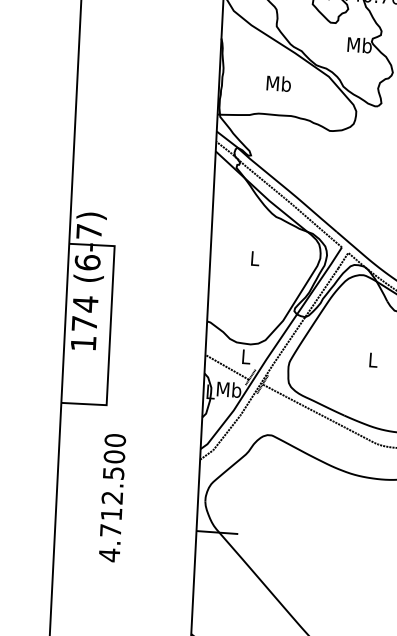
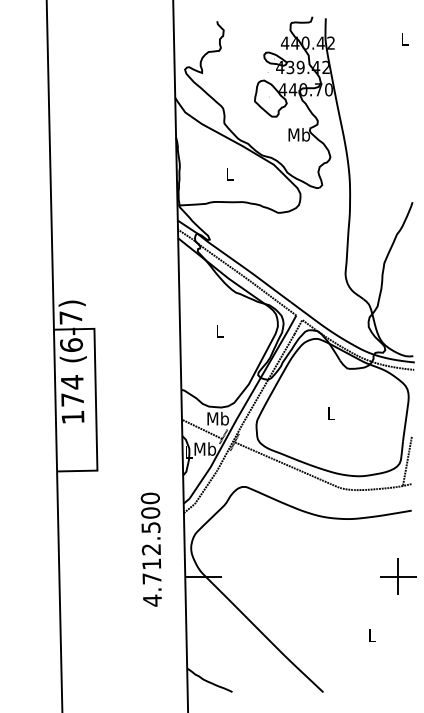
text: (278, 82) -> (229, 173), Mb -> L
text: (245, 356) -> (217, 418), L -> Mb
text: (111, 497) -> (150, 549), moved

